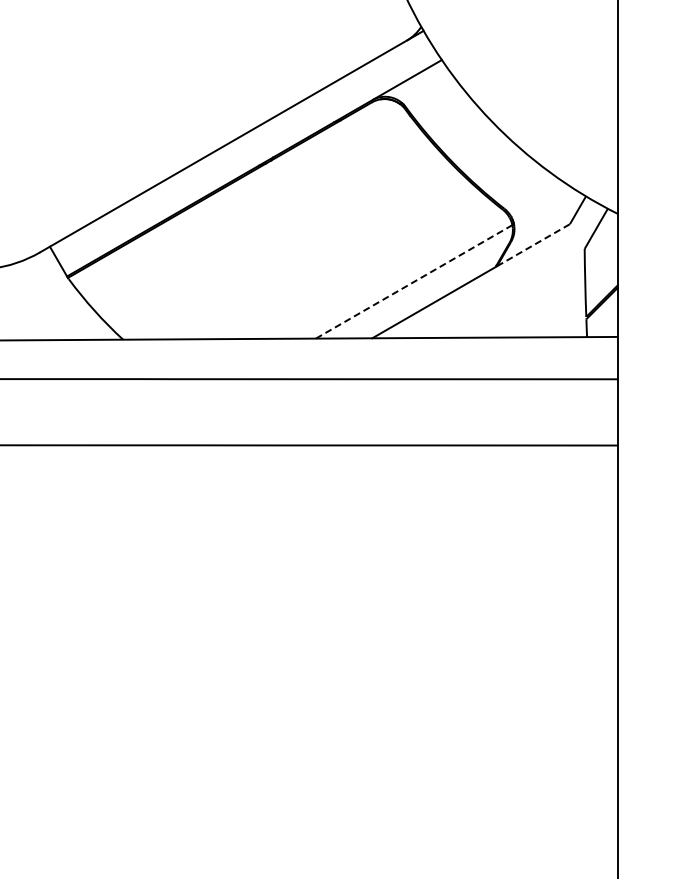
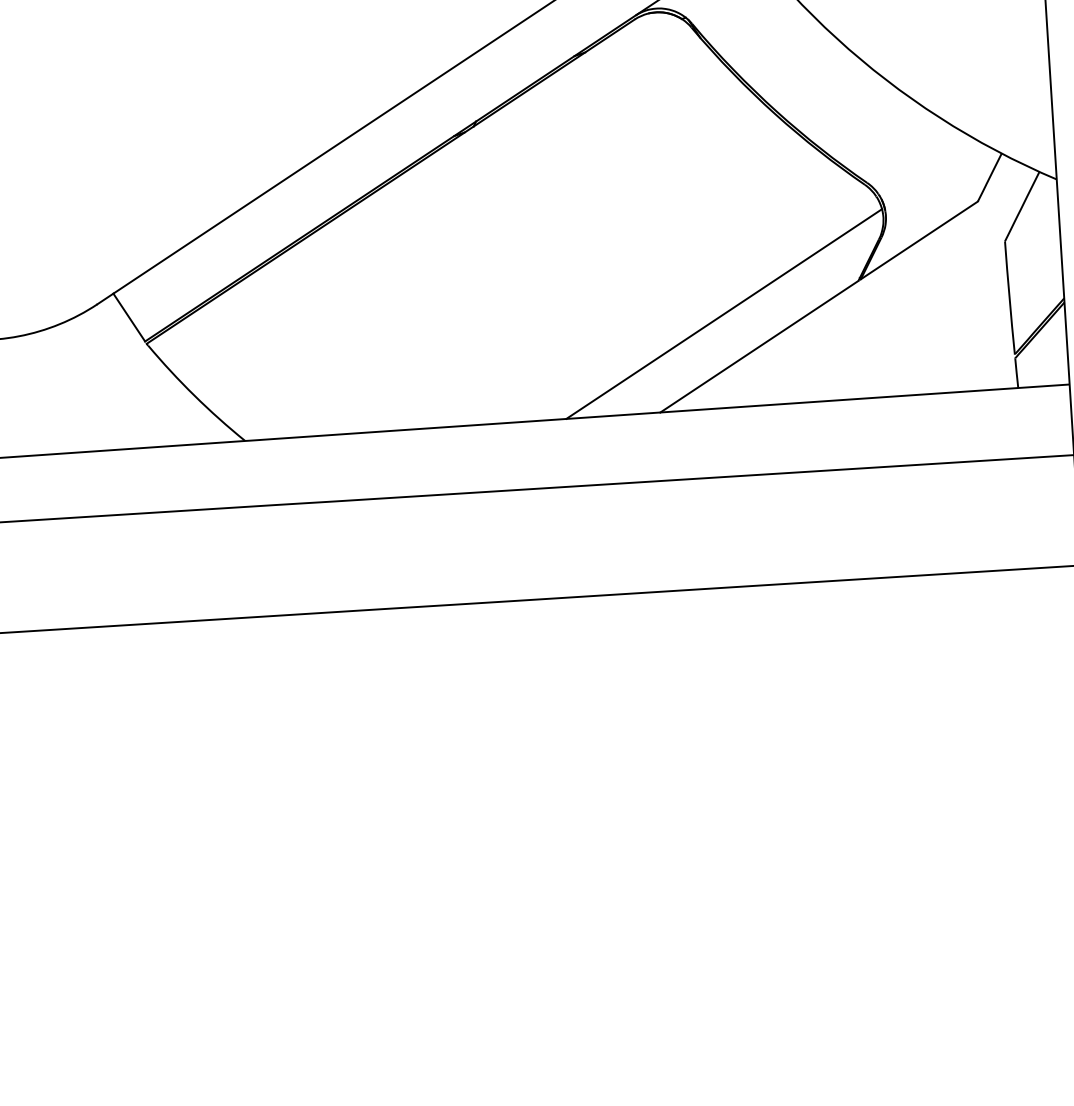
line: (533, 244) -> (919, 239), dashed -> solid
line: (414, 281) -> (724, 313), dashed -> solid

